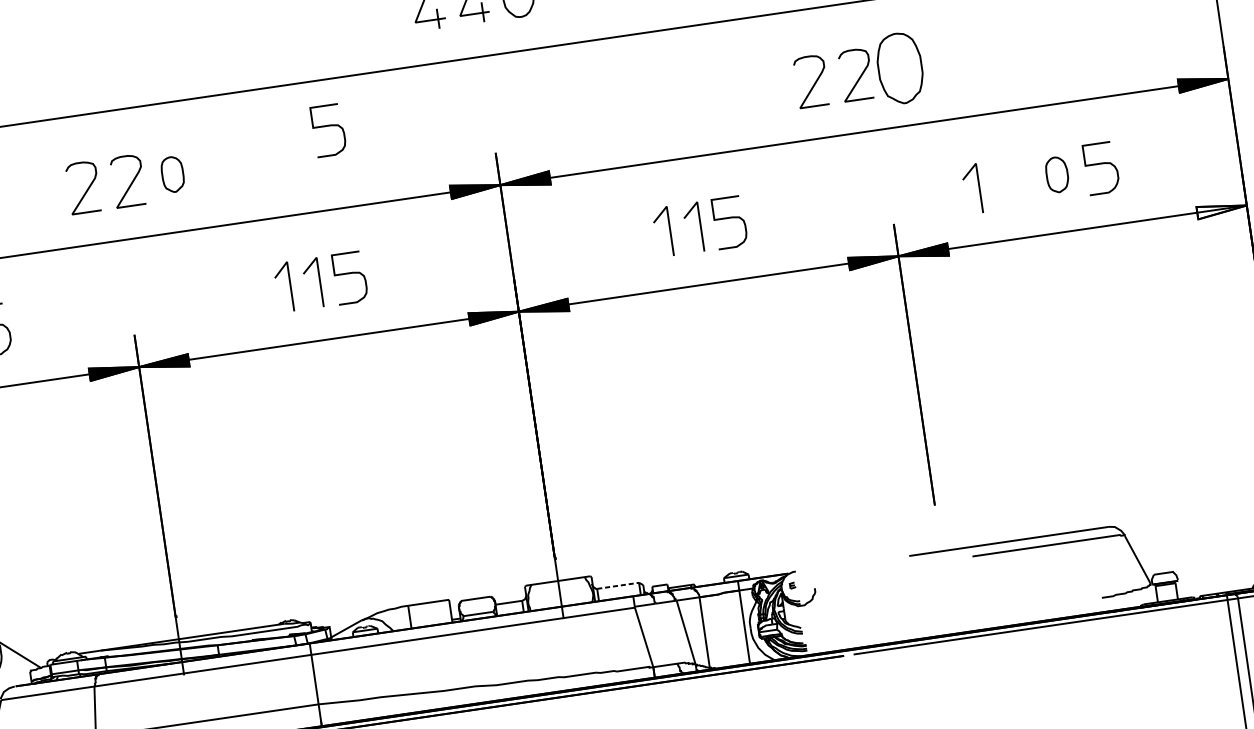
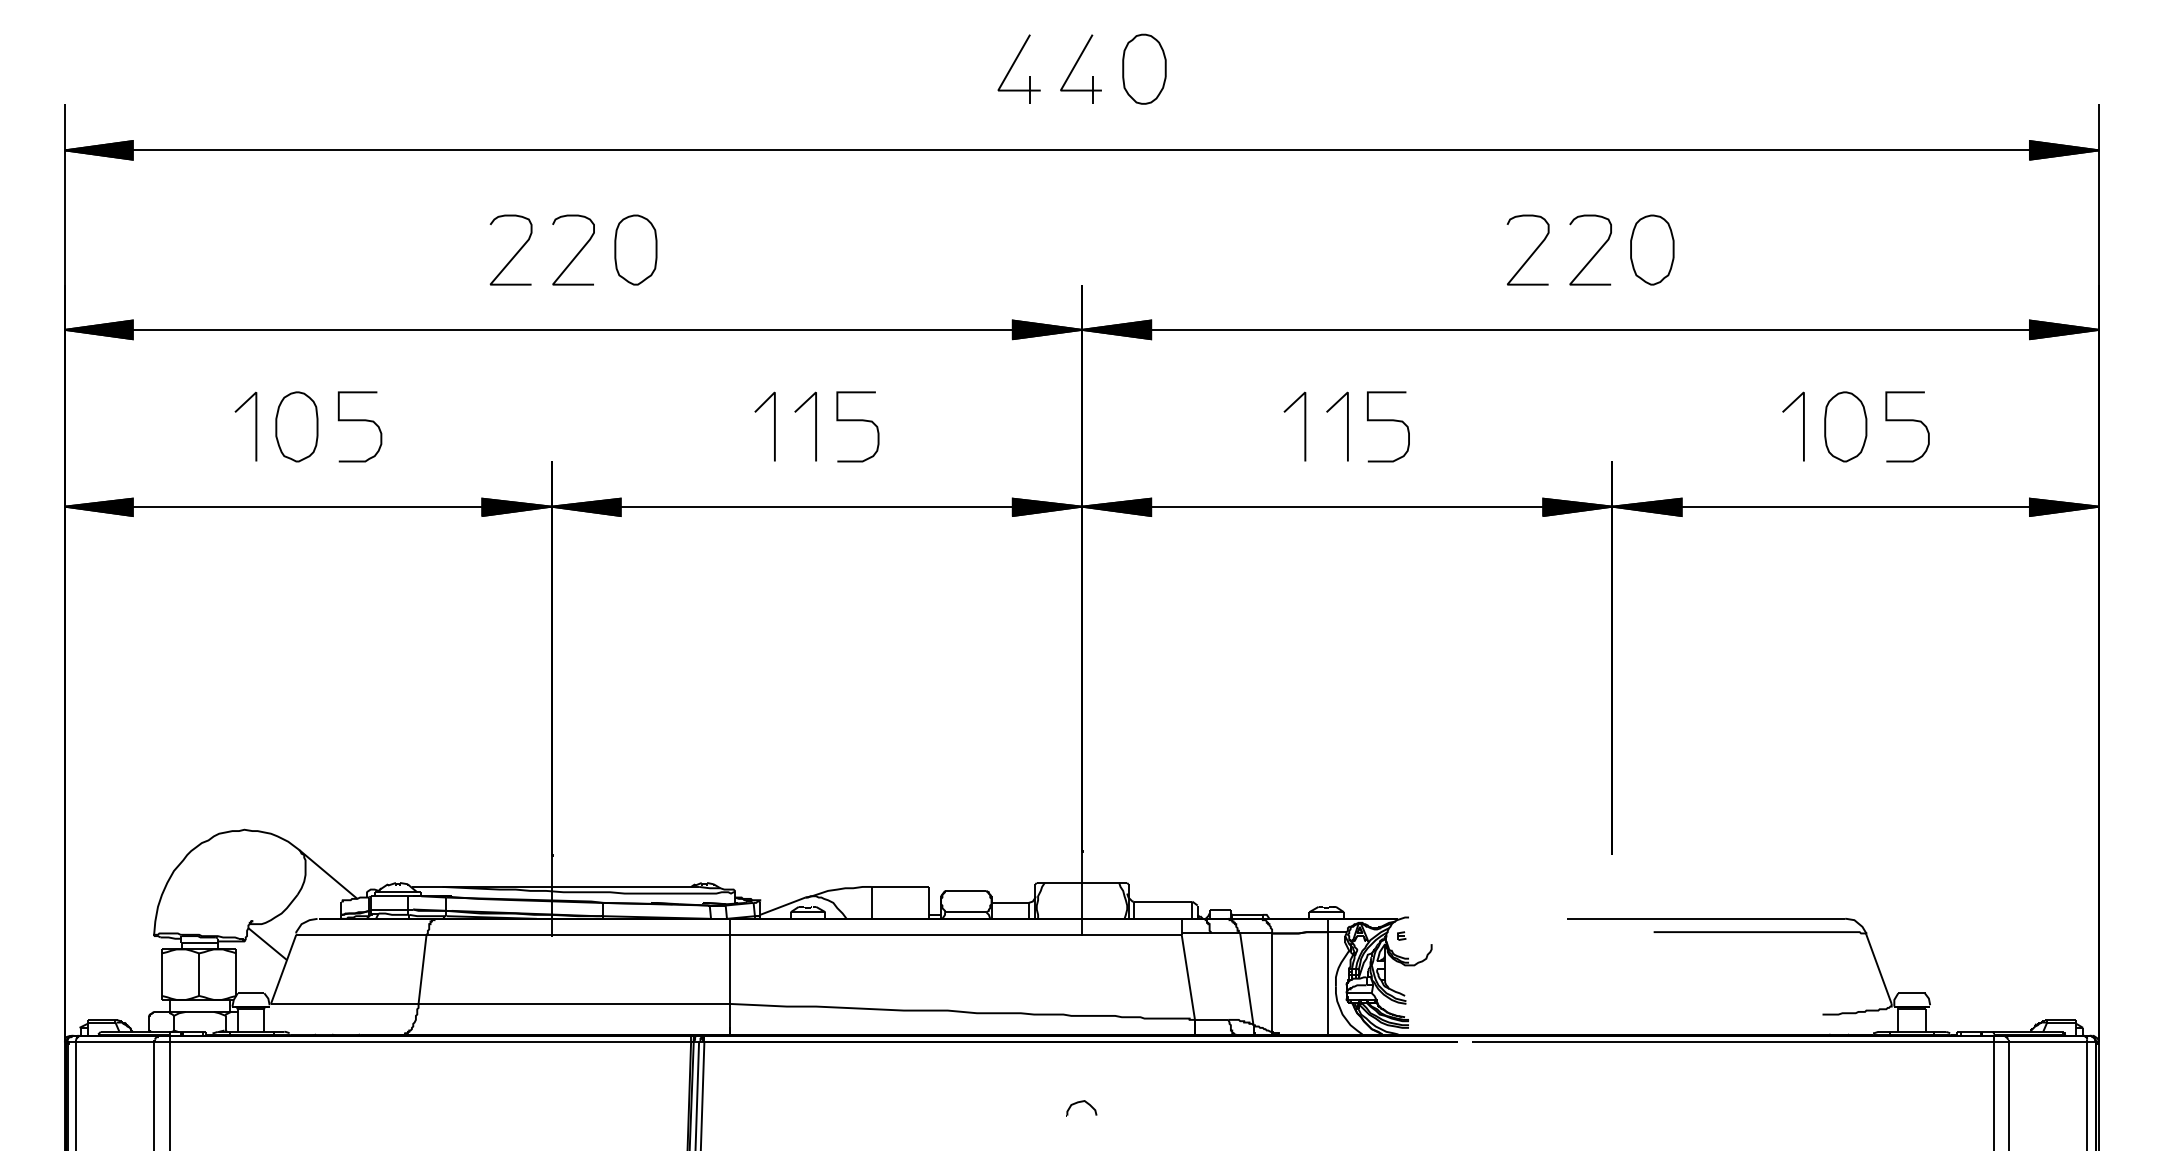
part: (900, 68) -> (1652, 249), size x0.71
curve: (327, 126) -> (857, 215), removed
part: (172, 174) -> (635, 249), size x1.43
part: (1056, 174) -> (1845, 426), size x1.43
line: (979, 188) -> (1803, 426), moved
fill: (1222, 209) -> (2064, 507), added
line: (618, 585) -> (1163, 901), dashed -> solid

